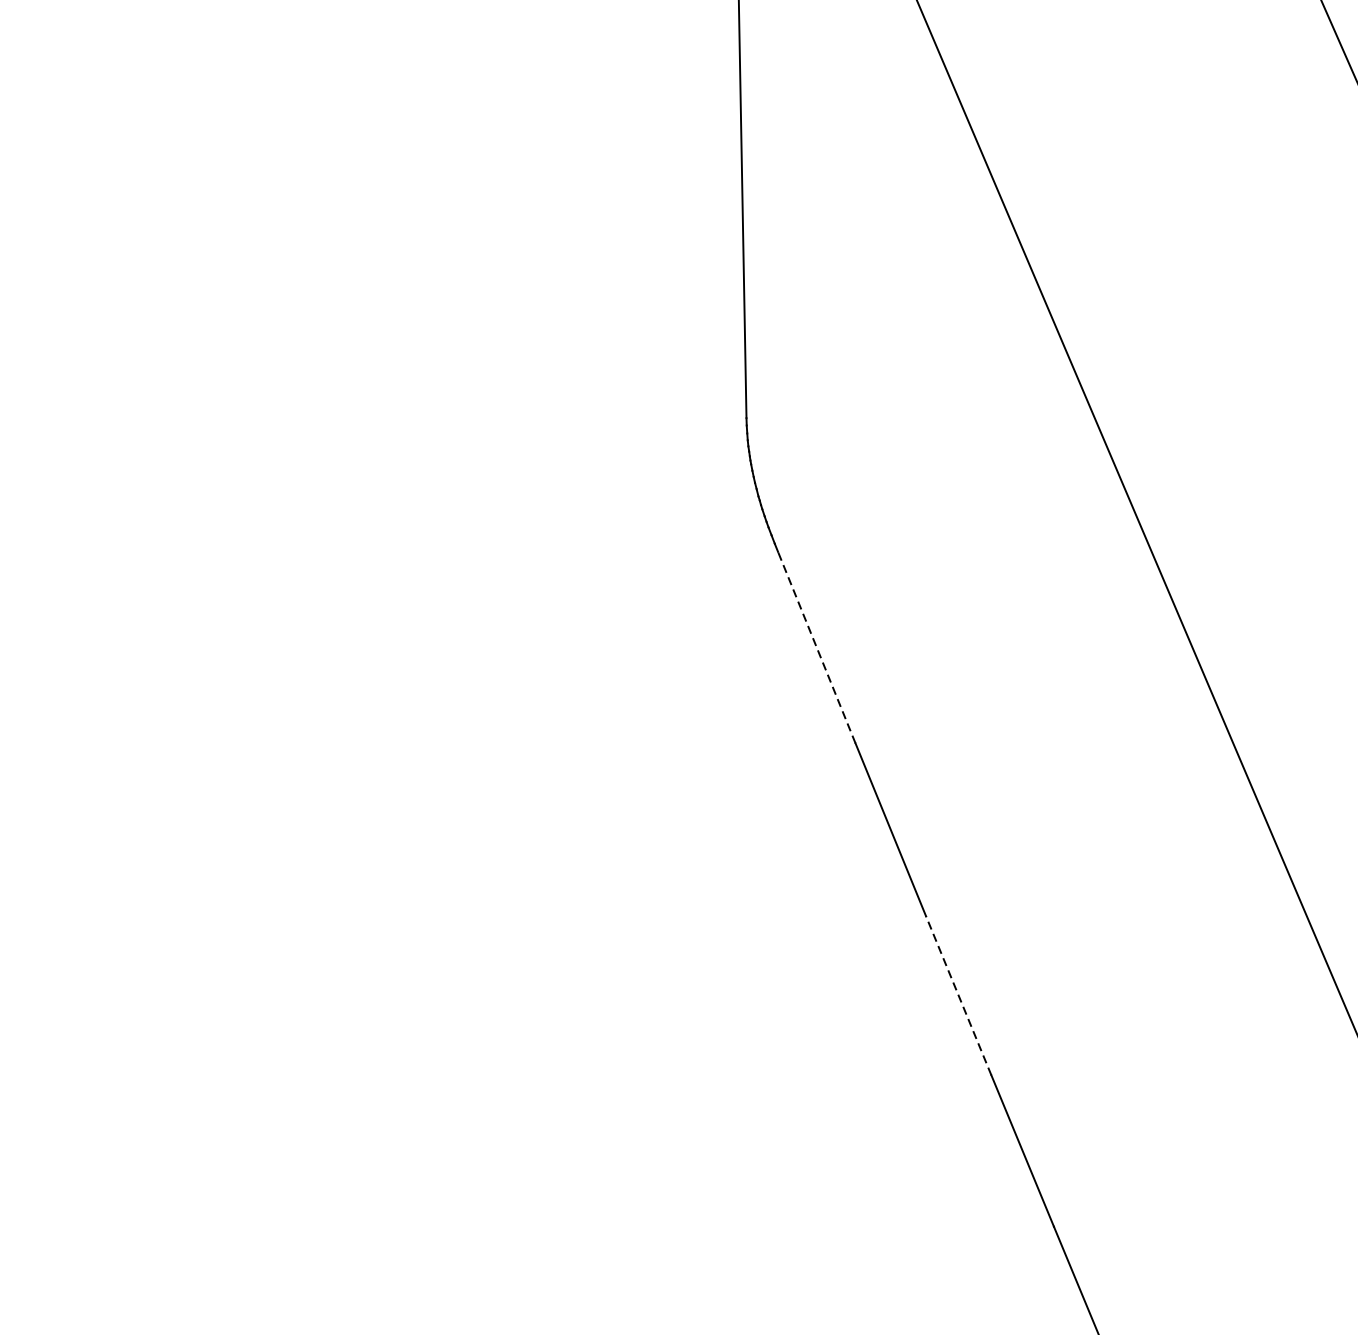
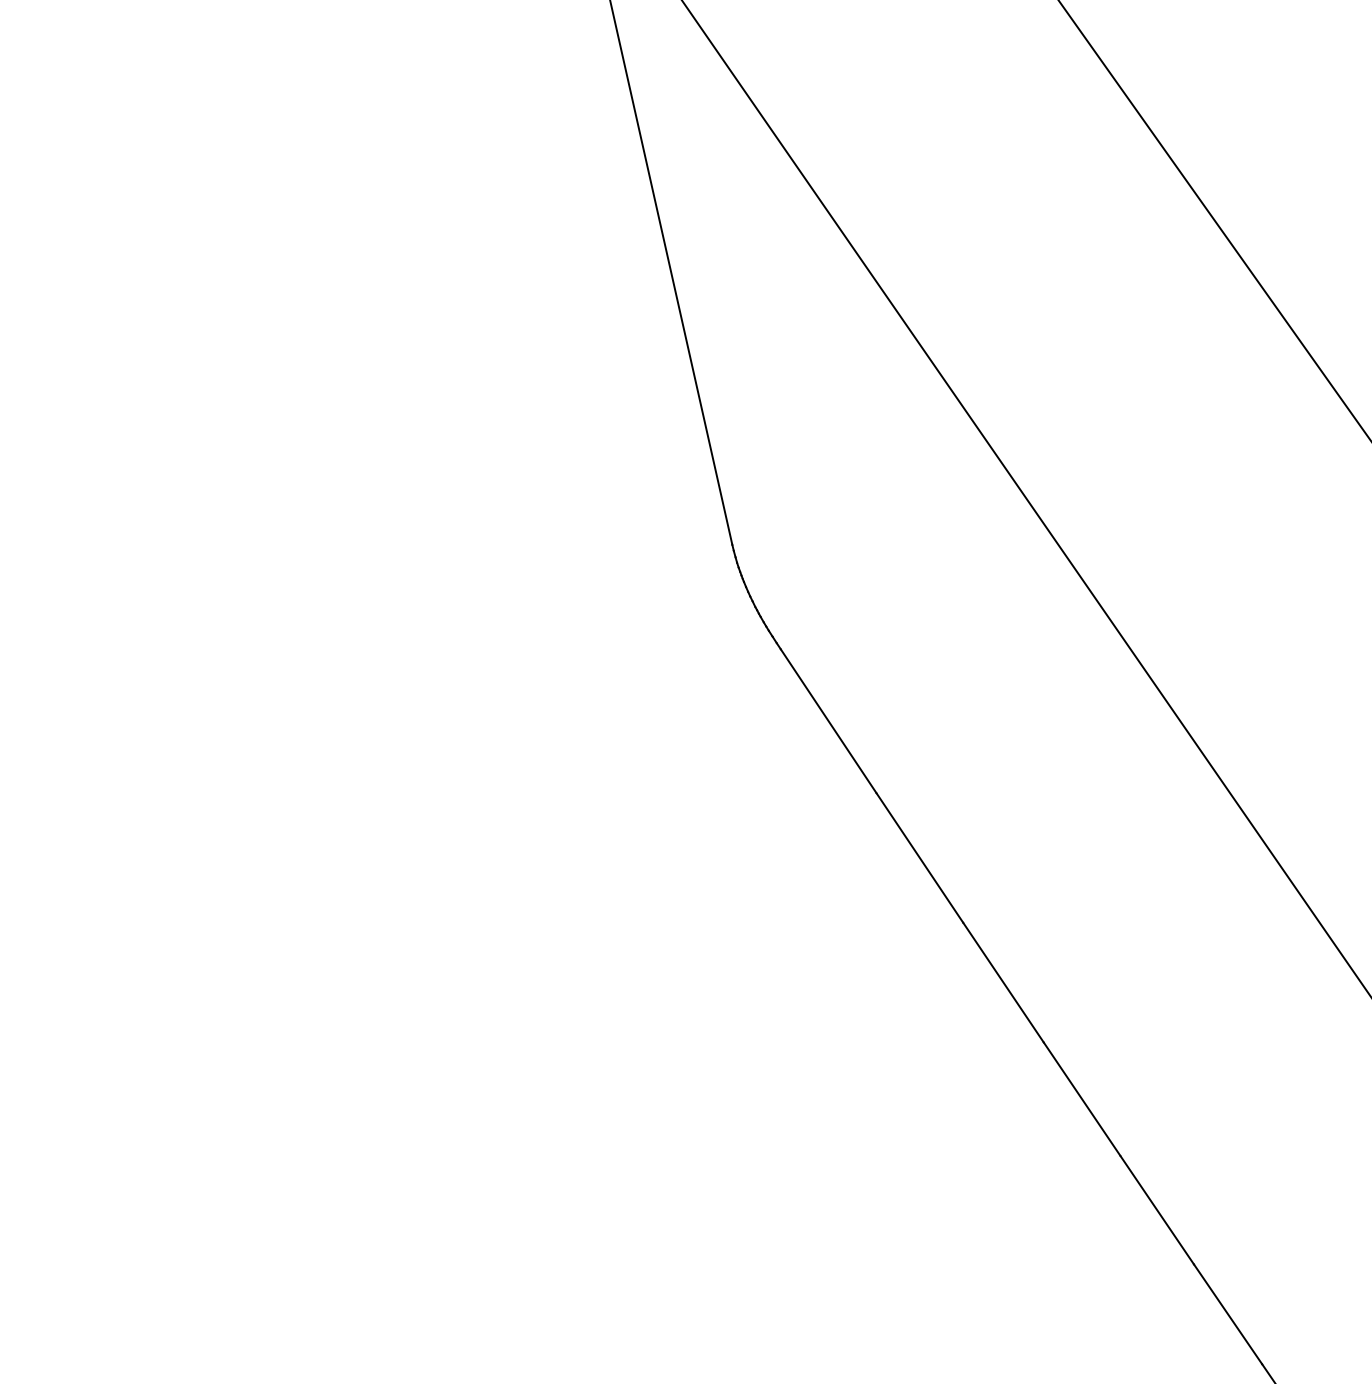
line: (816, 646) -> (828, 720), dashed -> solid
line: (958, 995) -> (1003, 982), dashed -> solid

